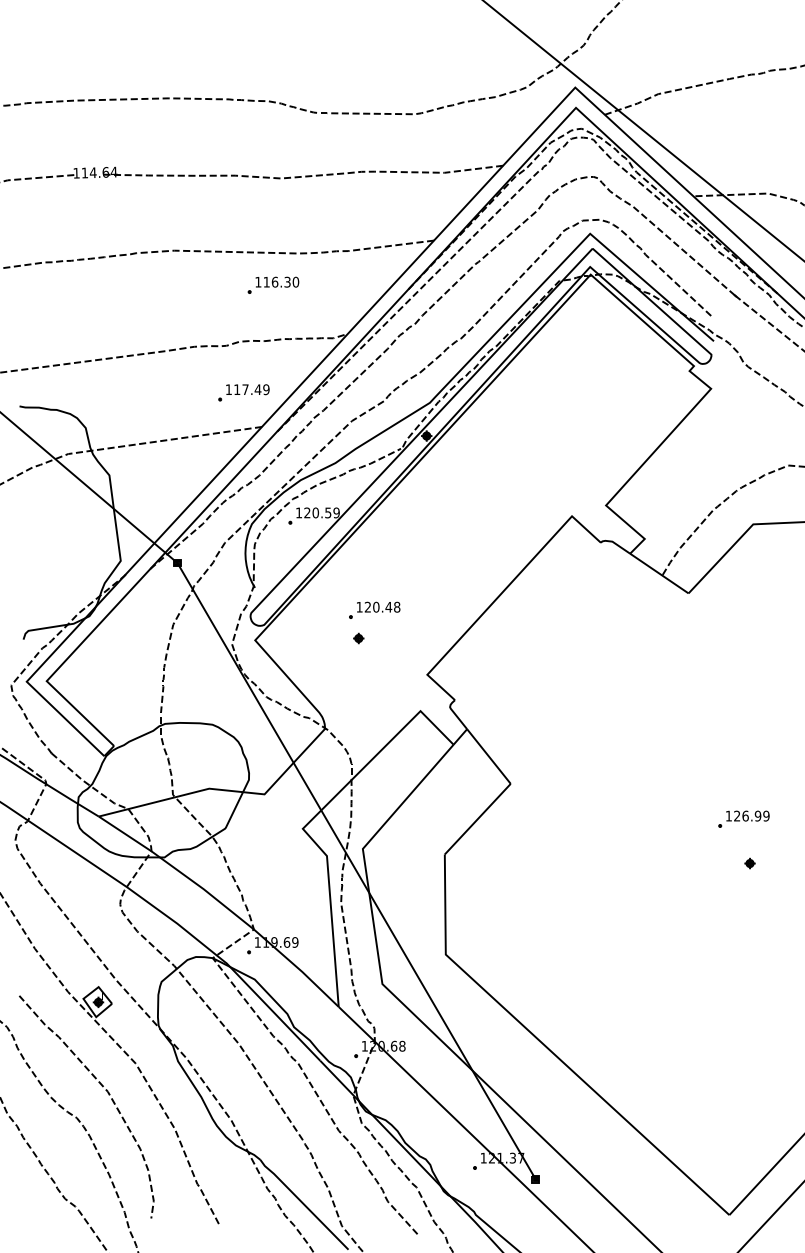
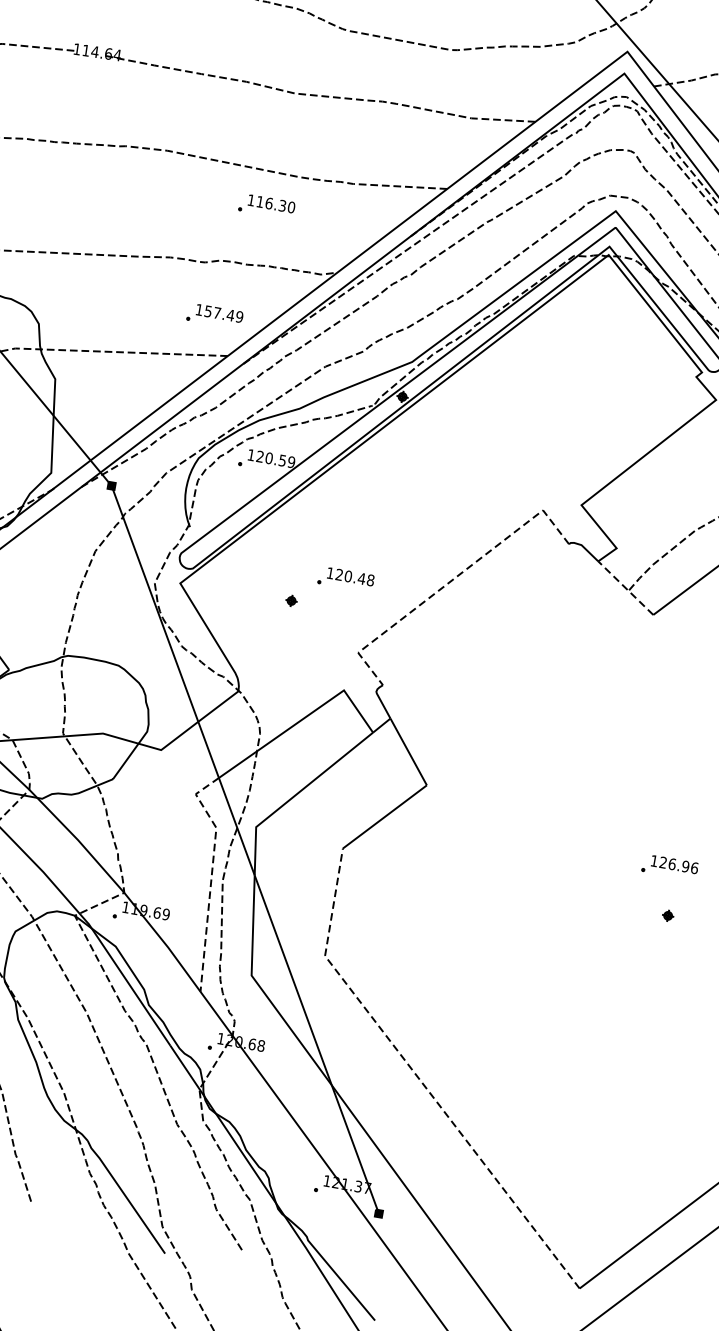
text: (237, 389) -> (208, 311), 117.49 -> 157.49
line: (658, 573) -> (624, 587), solid -> dashed
line: (500, 595) -> (451, 581), solid -> dashed
part: (374, 609) -> (346, 578), moved
text: (766, 815) -> (694, 867), 126.99 -> 126.96
line: (330, 898) -> (212, 874), solid -> dashed
line: (550, 1050) -> (419, 1078), solid -> dashed

